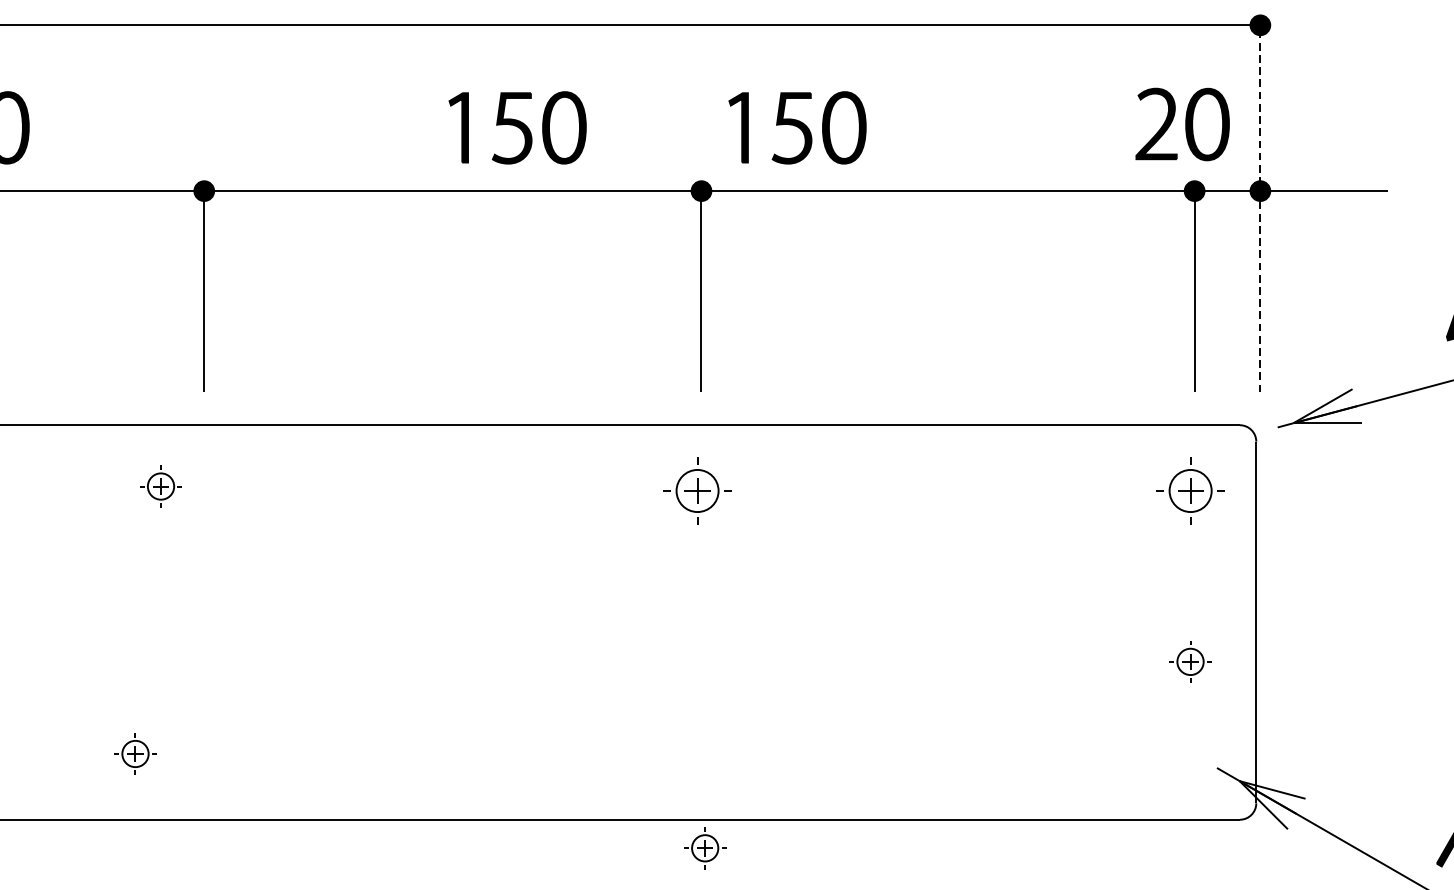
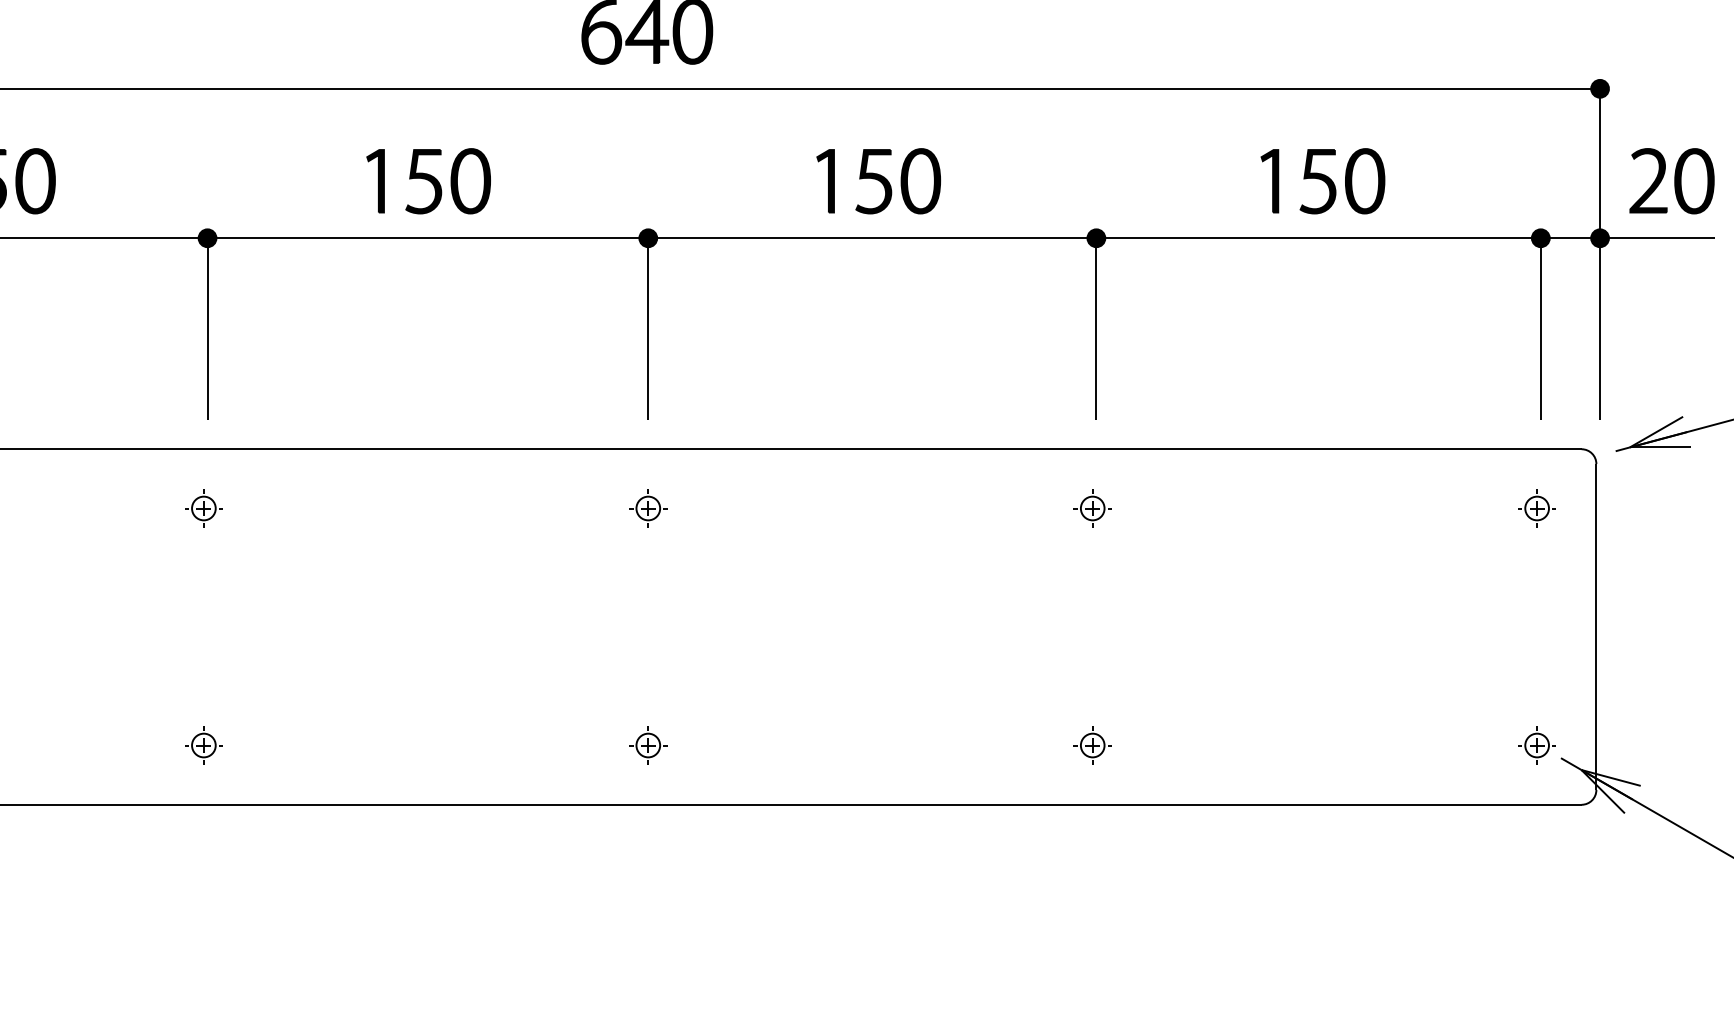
part: (1182, 124) -> (1671, 181), moved
part: (517, 128) -> (878, 181), moved
part: (797, 128) -> (1322, 181), moved
line: (1260, 208) -> (1600, 253), dashed -> solid
part: (161, 486) -> (648, 508), moved
part: (697, 490) -> (1092, 508), size x0.62
part: (1189, 490) -> (1536, 508), size x0.62
part: (1189, 661) -> (1536, 745), moved
part: (135, 753) -> (648, 745), moved
part: (704, 848) -> (1092, 745), moved

